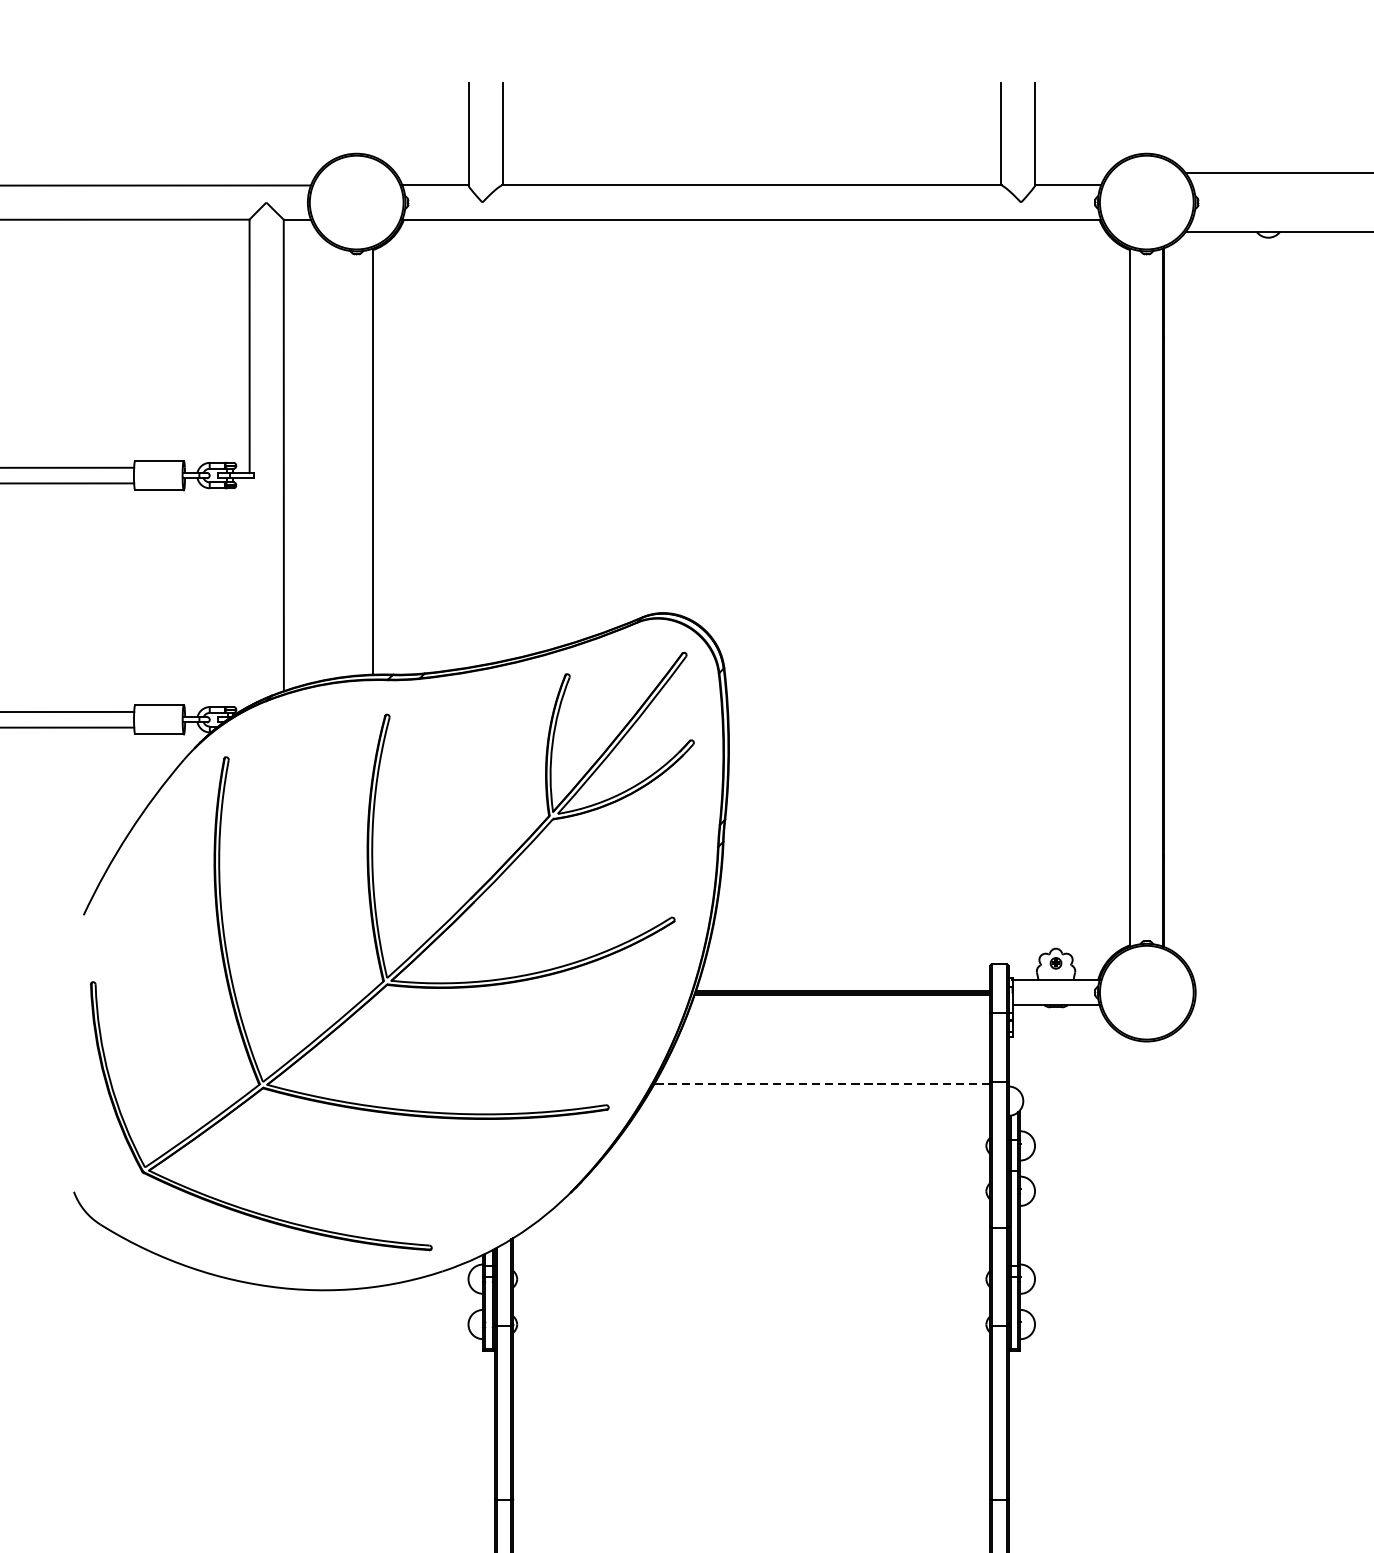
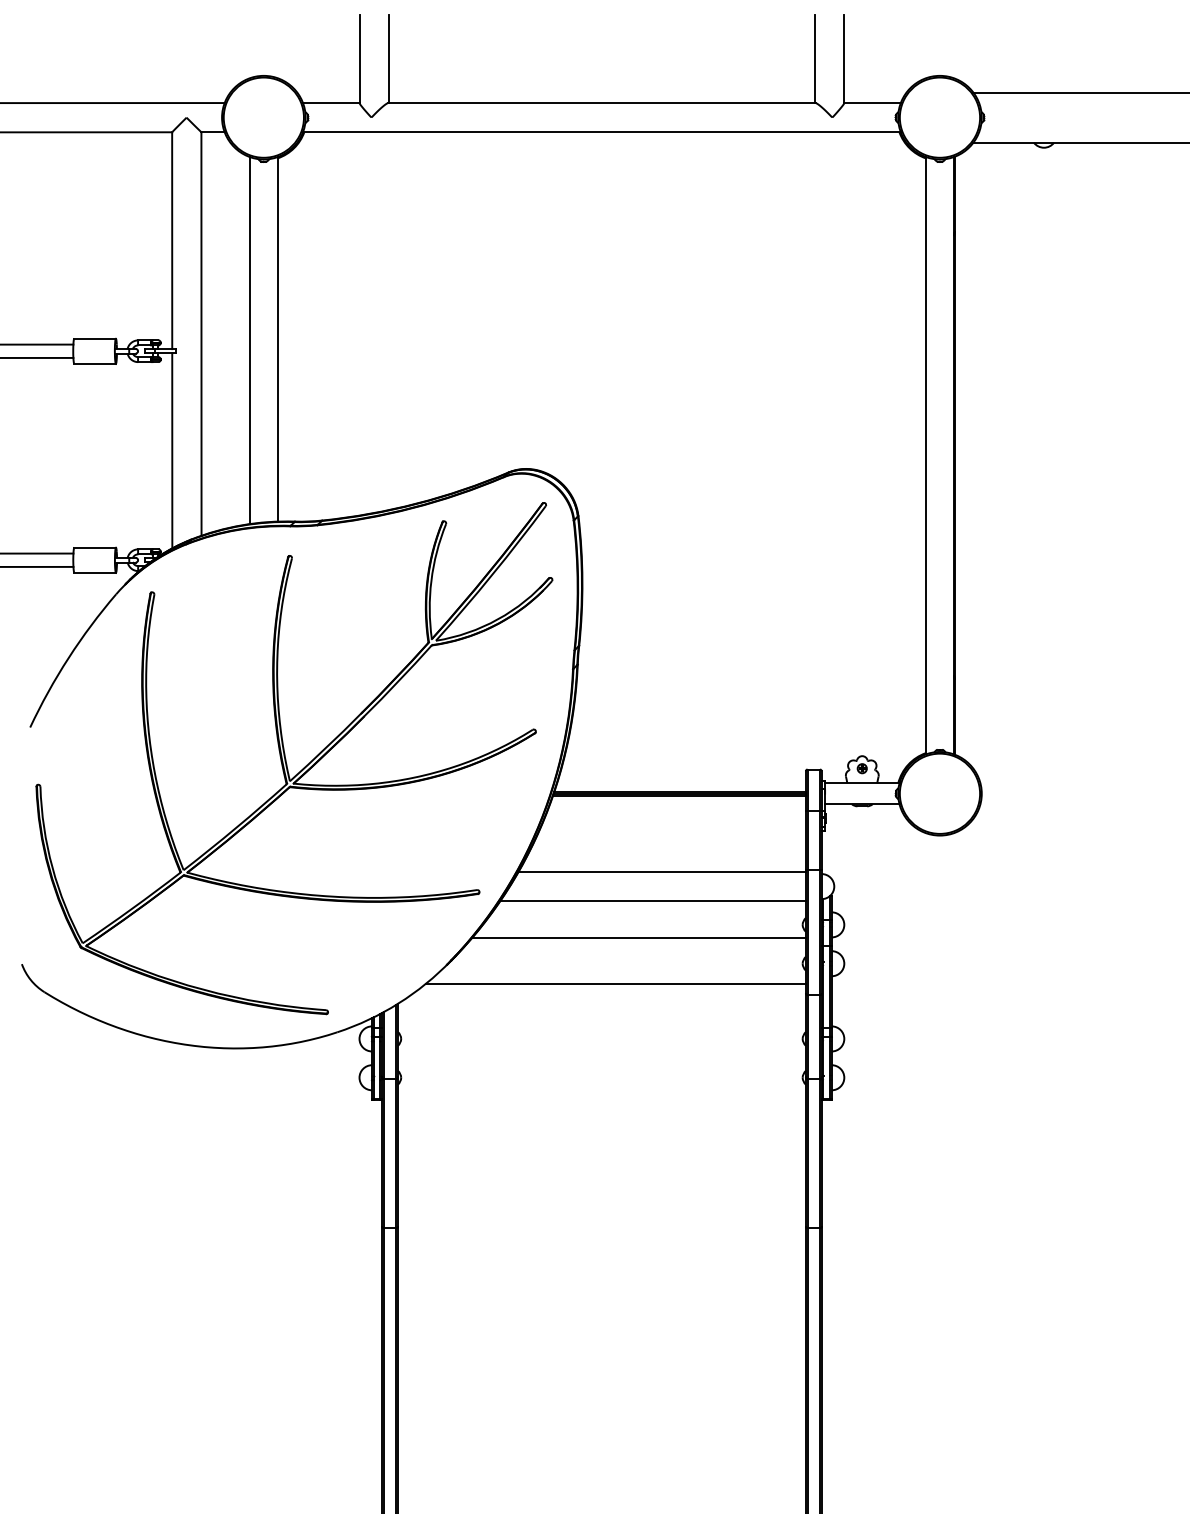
line: (339, 462) -> (249, 340), added
line: (249, 591) -> (172, 450), added
line: (822, 1083) -> (662, 871), dashed -> solid
line: (810, 1118) -> (652, 901), added
line: (794, 1161) -> (638, 938), added
line: (767, 1214) -> (615, 983), added

